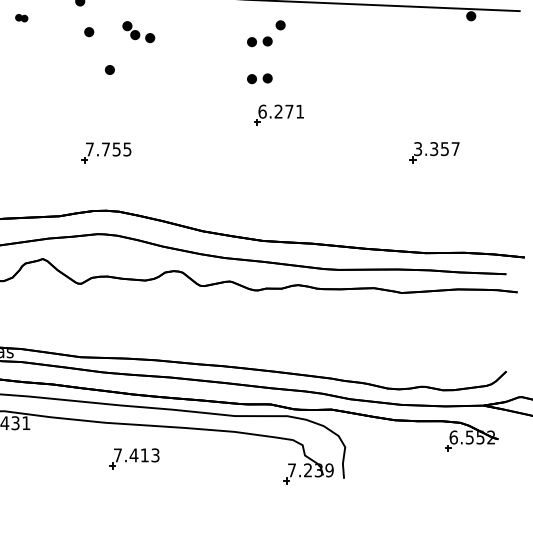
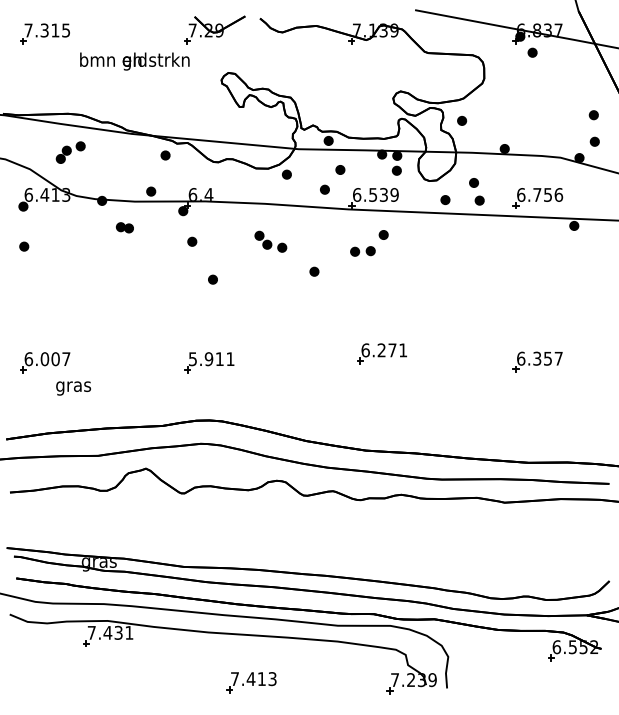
part: (21, 17) -> (124, 227), size x1.43
part: (138, 31) -> (270, 241), moved
part: (211, 61) -> (314, 271), added
part: (259, 78) -> (362, 288), removed
part: (278, 114) -> (381, 353), moved
text: (418, 148) -> (521, 358), 3.357 -> 6.357
text: (108, 149) -> (211, 359), 7.755 -> 5.911
part: (134, 458) -> (251, 682), moved

